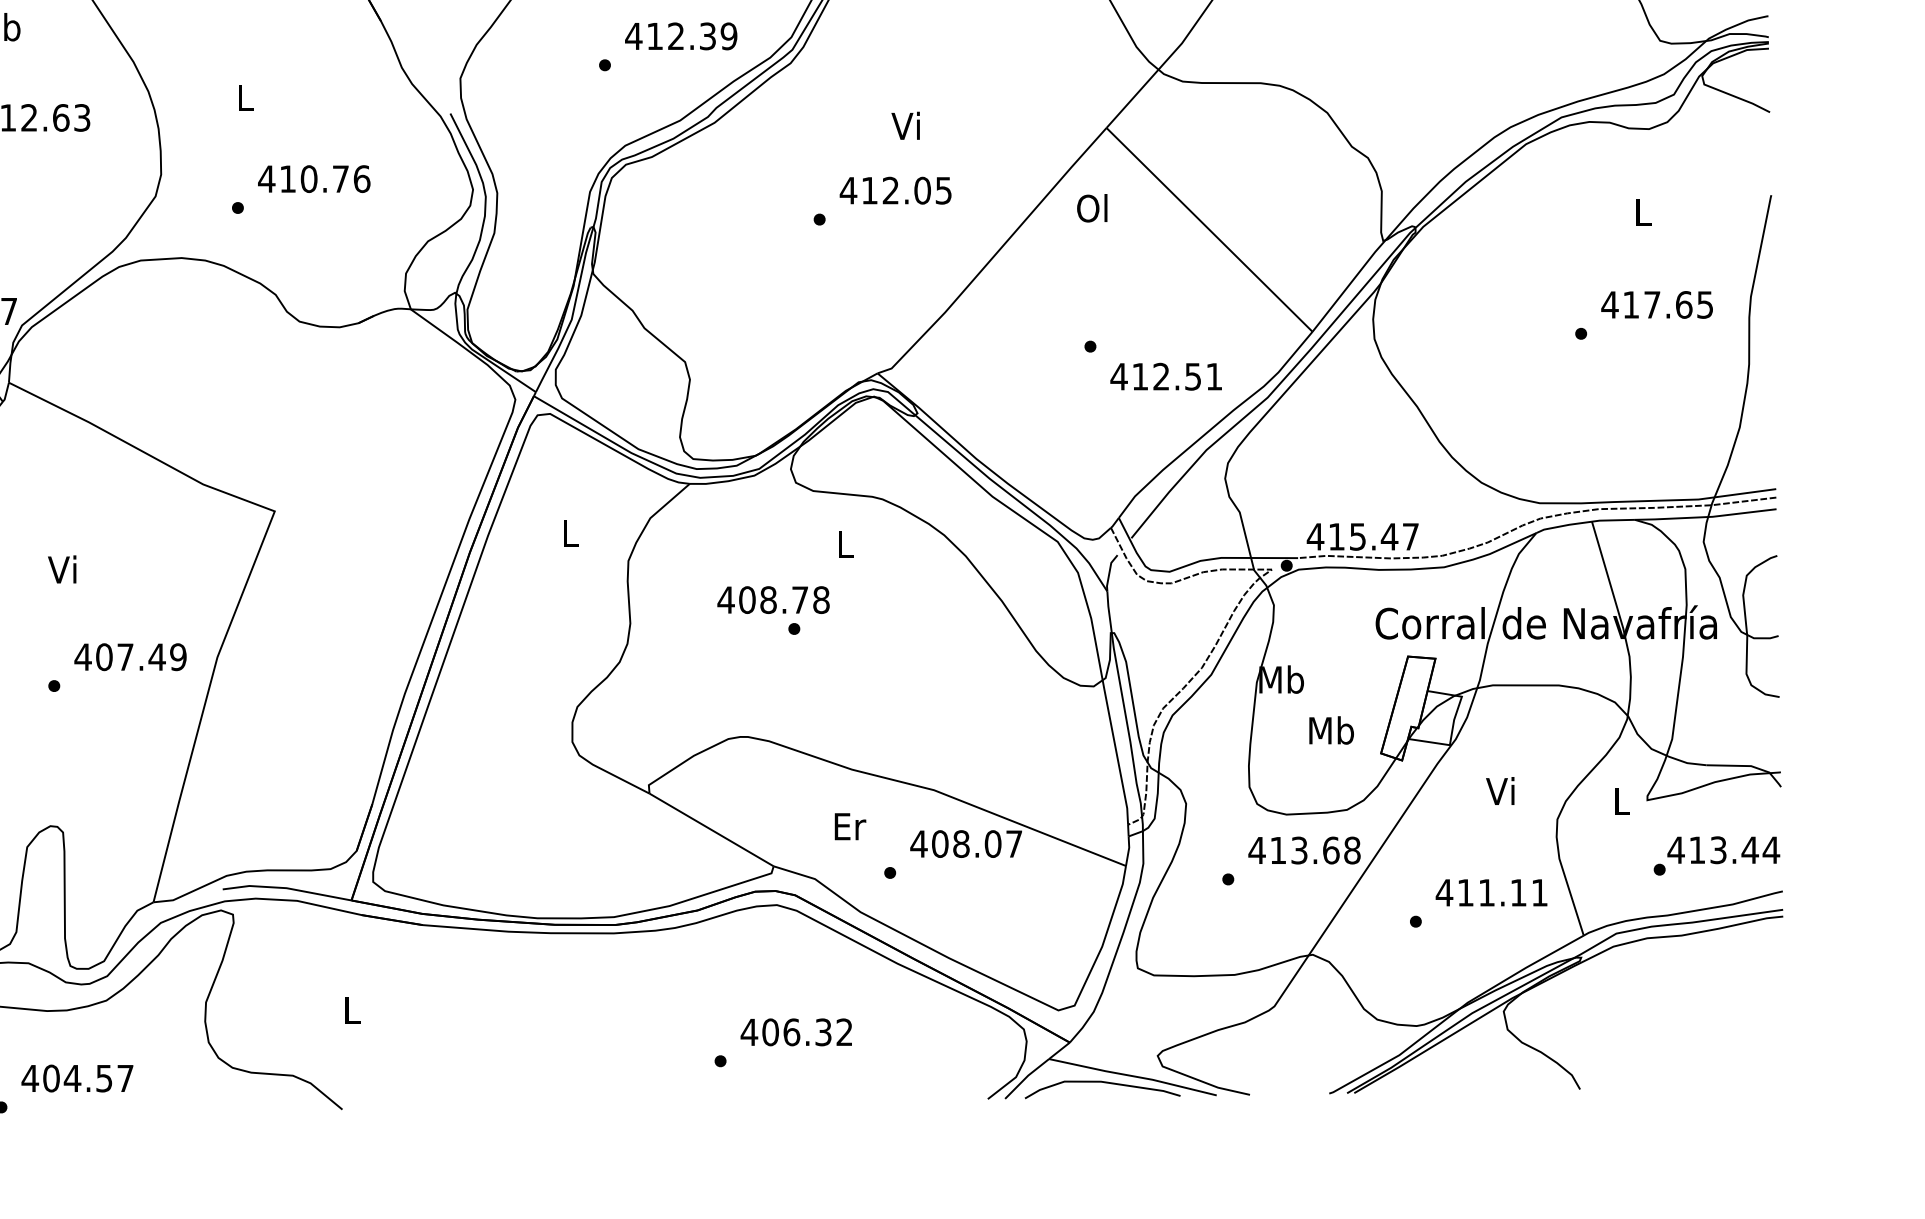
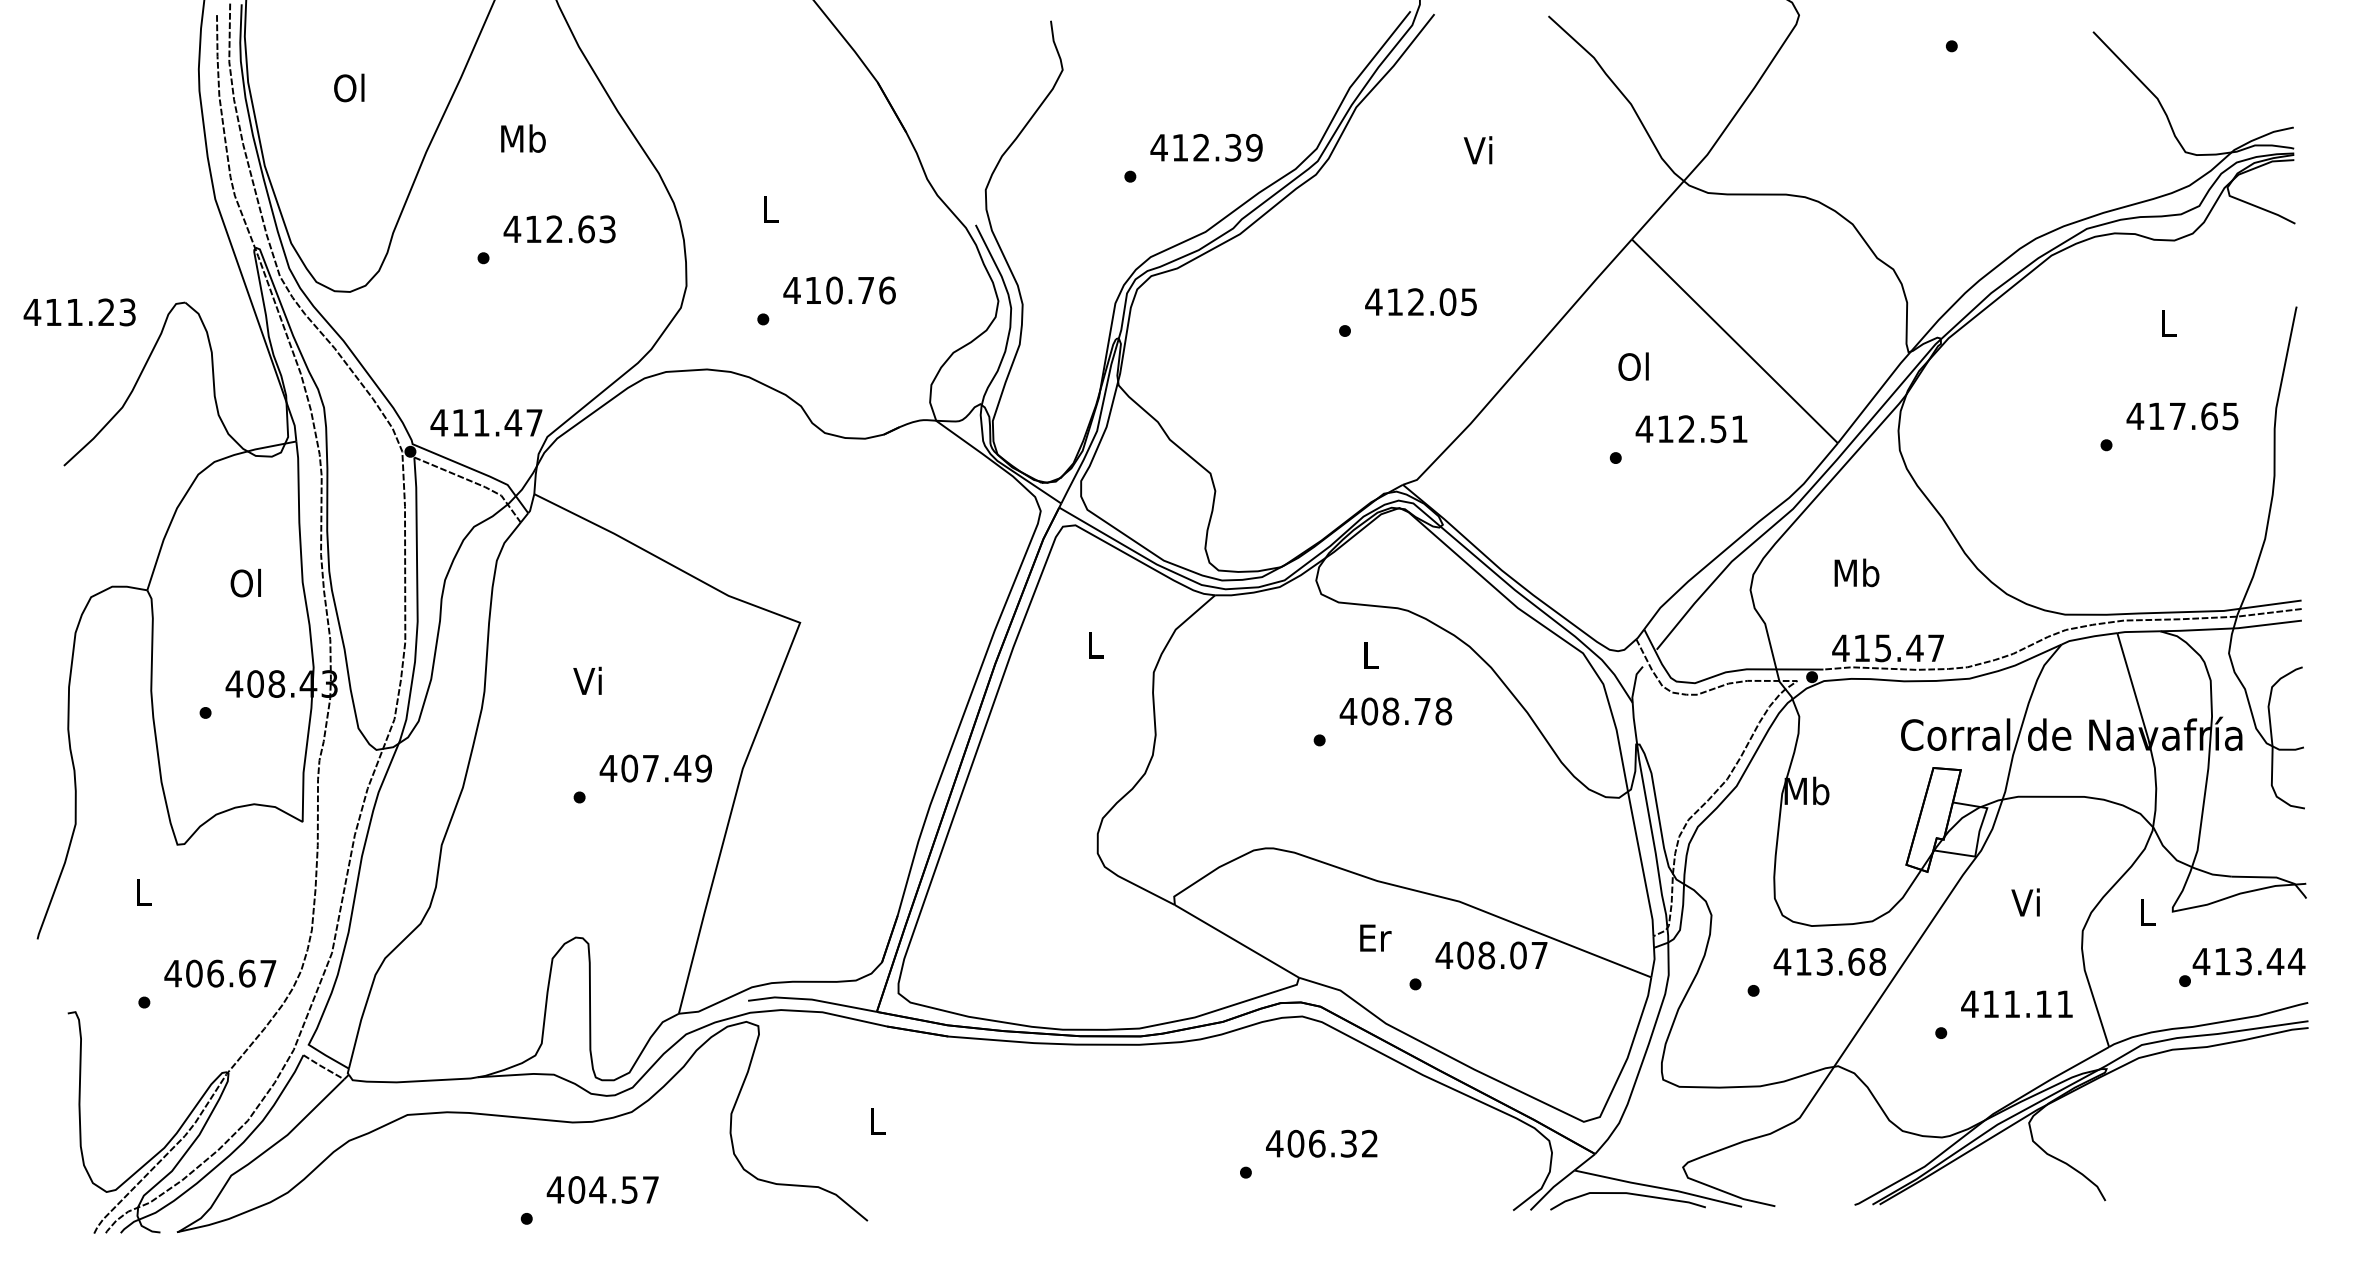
text: (905, 126) -> (1477, 150), moved
text: (1092, 208) -> (1633, 366), moved
text: (1166, 377) -> (1691, 429), moved
text: (773, 600) -> (1395, 711), moved
text: (1331, 730) -> (1856, 572), moved

